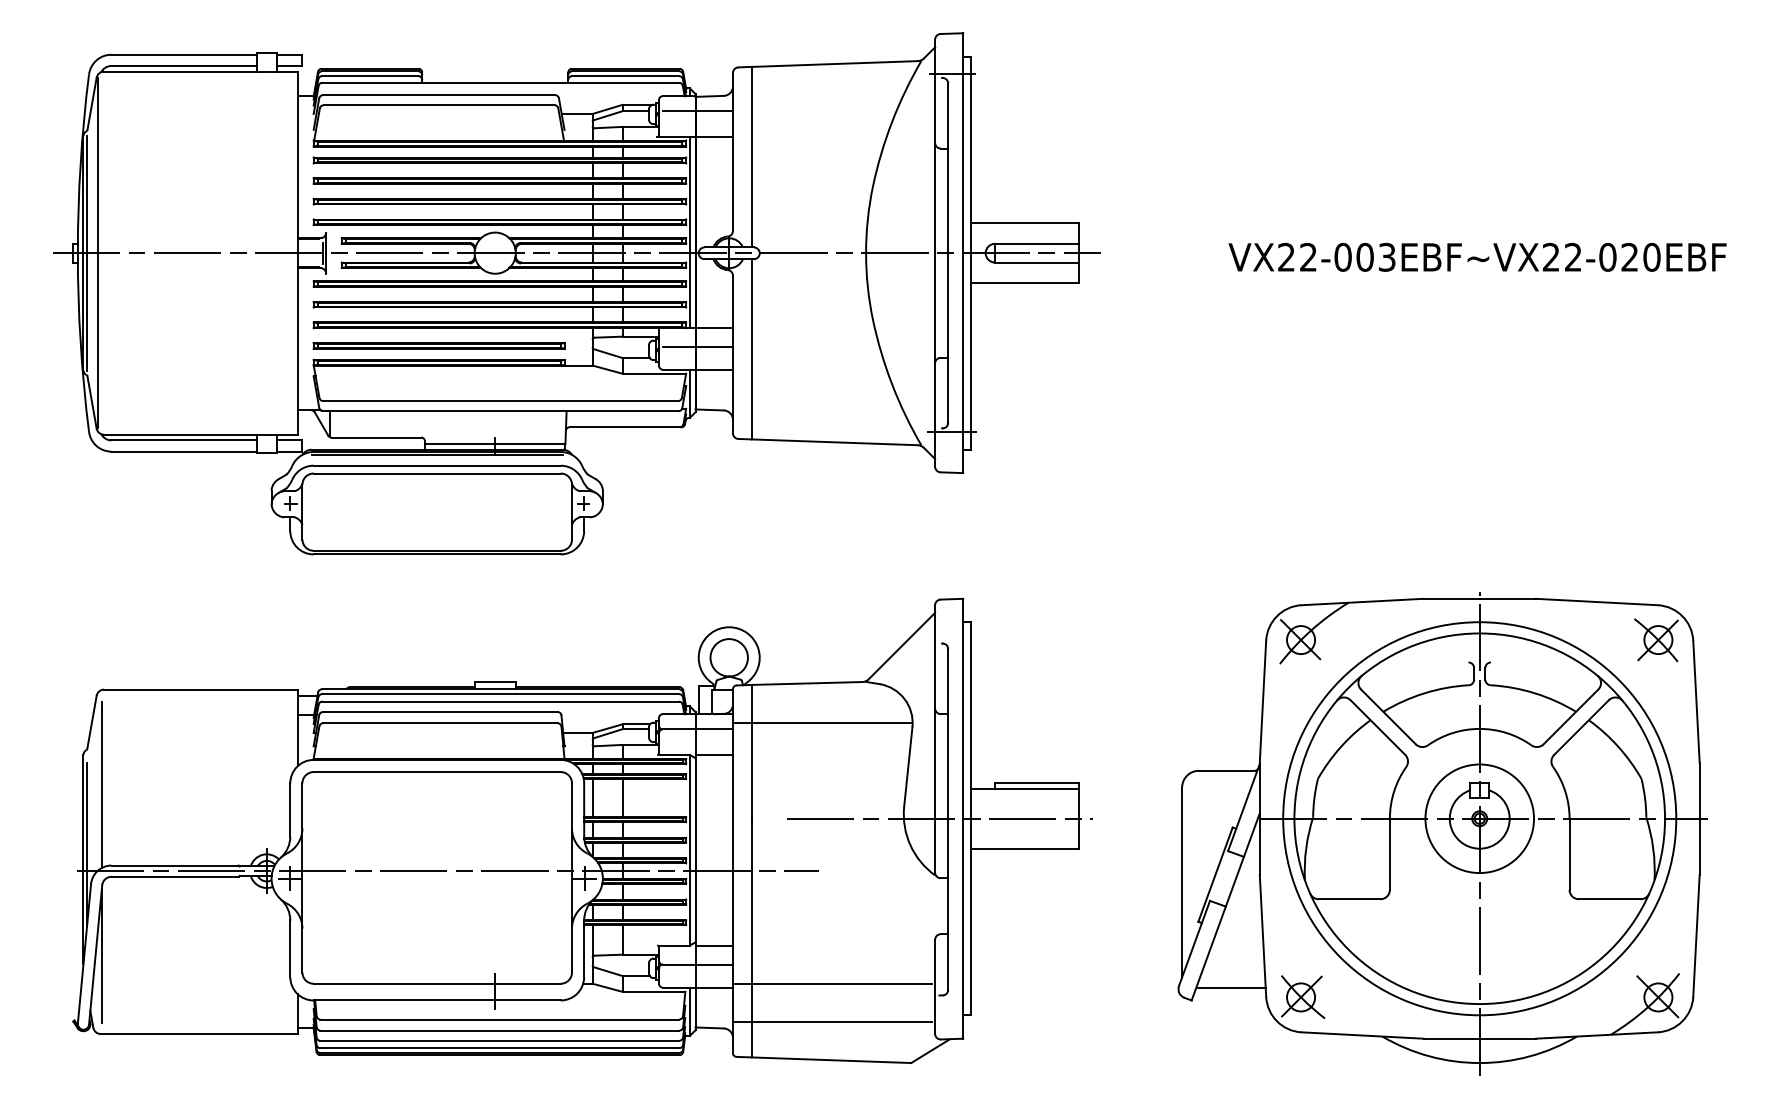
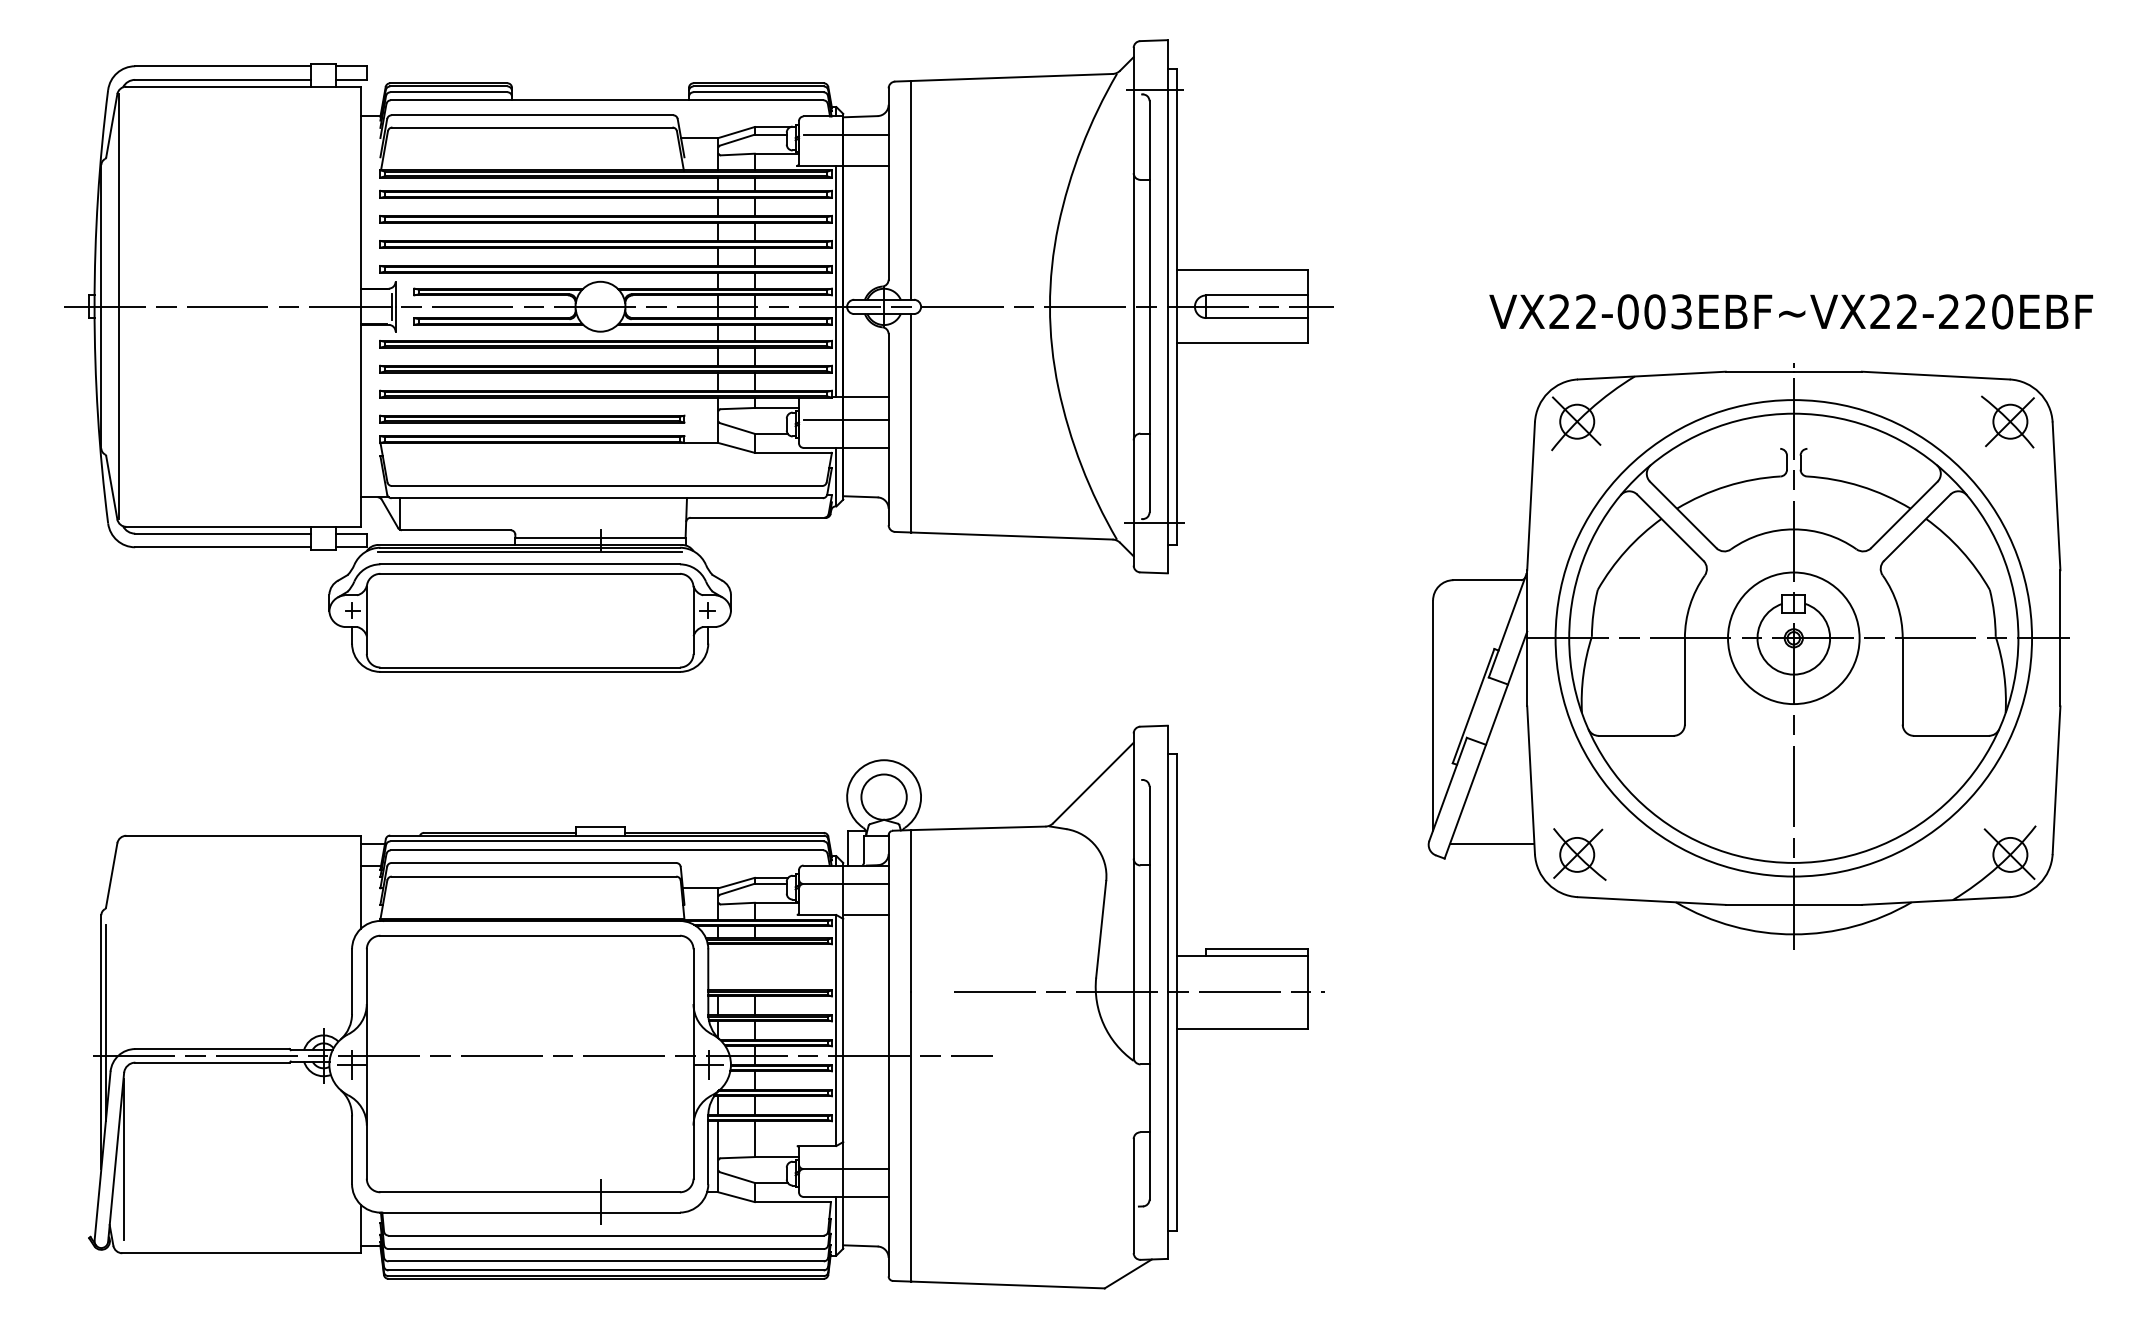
line: (86, 253) -> (105, 307), removed
text: (1607, 257) -> (1948, 311), VX22-003EBF~VX22-020EBF -> VX22-003EBF~VX22-220EBF
line: (821, 723) -> (996, 876), removed
line: (101, 785) -> (123, 951), removed
line: (592, 798) -> (718, 967), removed
line: (622, 798) -> (754, 967), removed
part: (1442, 833) -> (1748, 656), moved
line: (713, 945) -> (865, 1145), removed
line: (831, 983) -> (1008, 1192), removed
line: (831, 1021) -> (1008, 1238), removed

